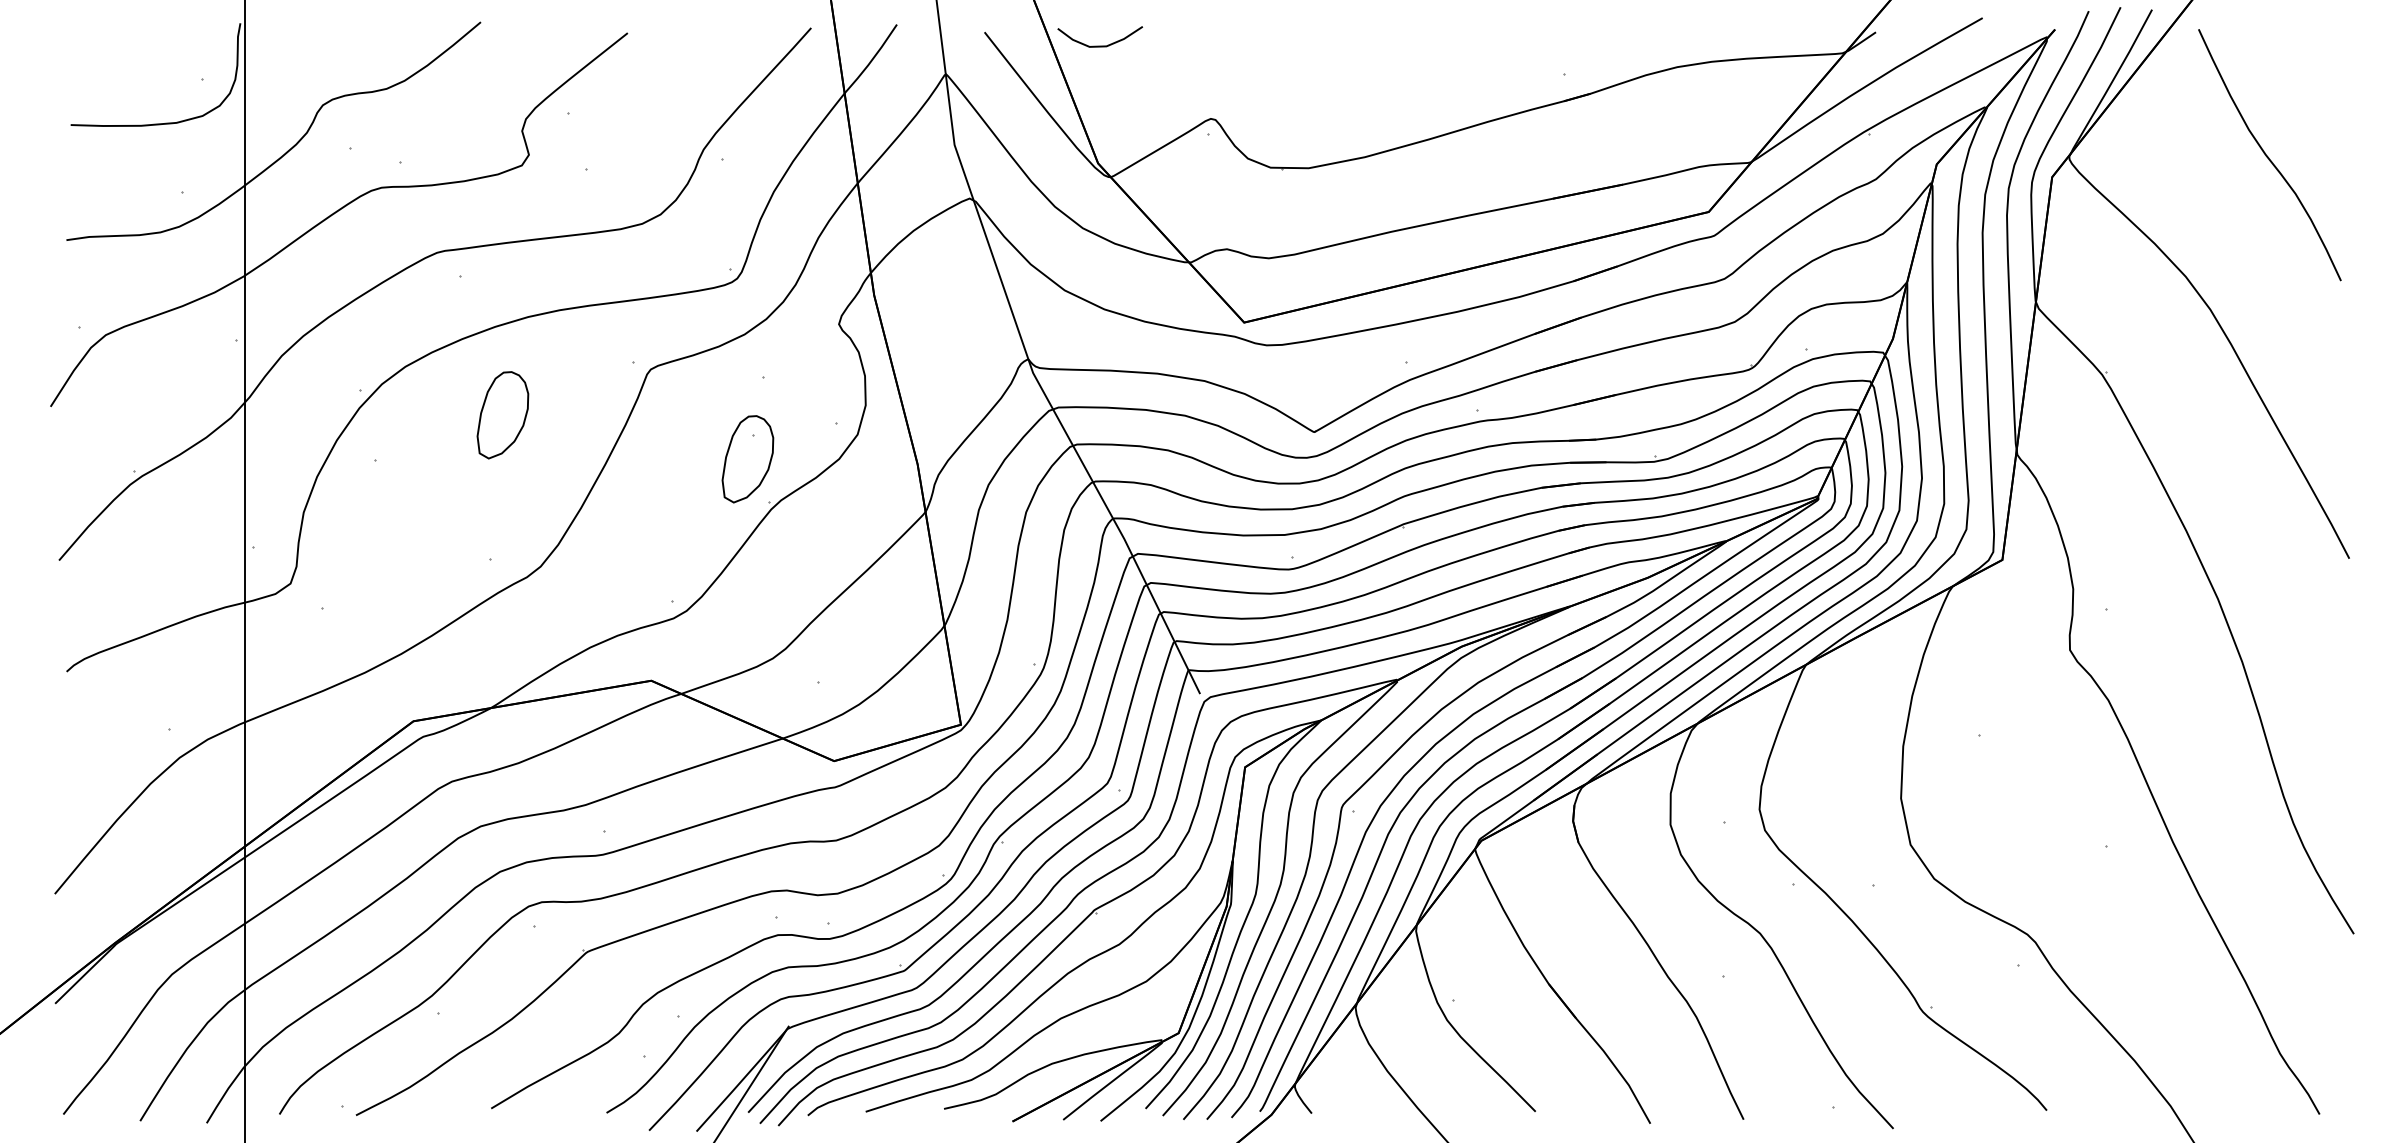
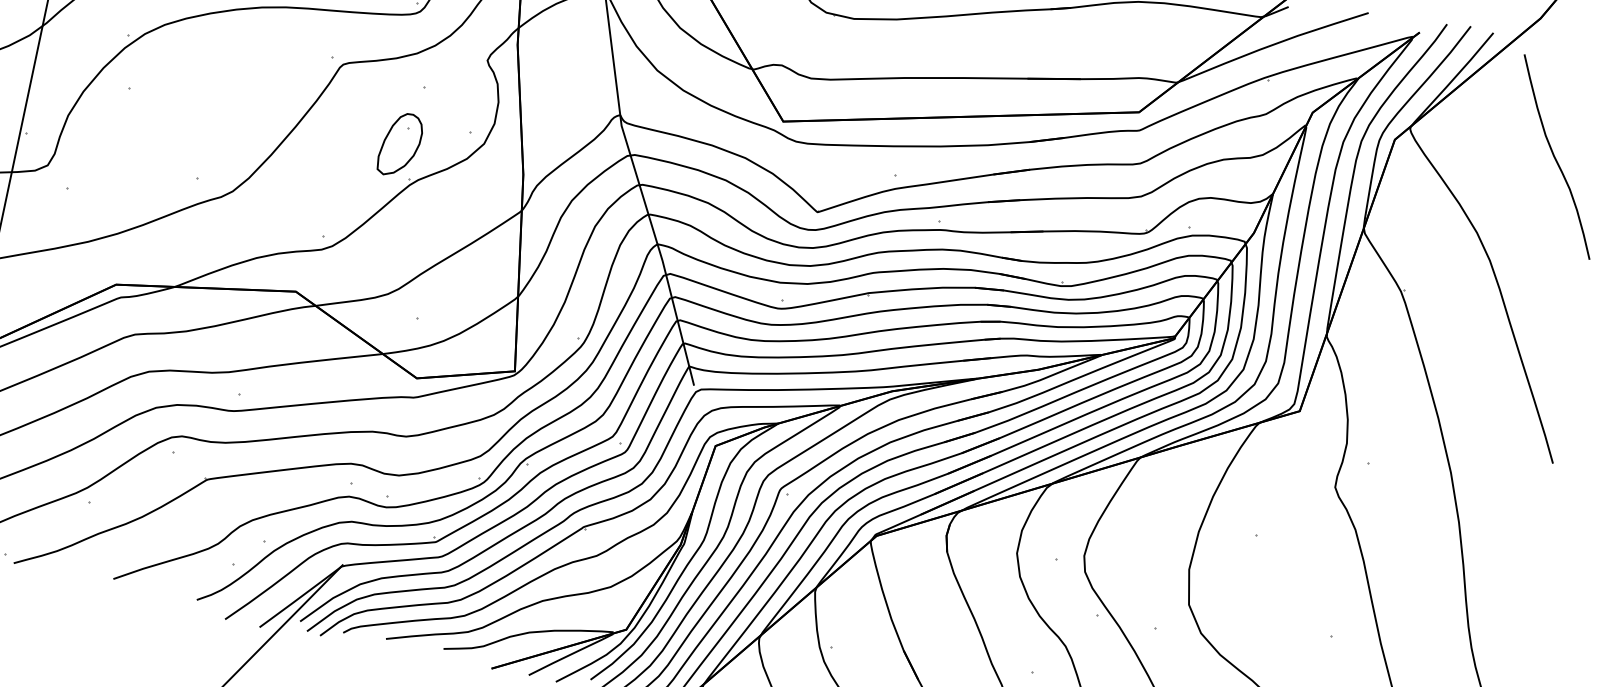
part: (502, 415) -> (228, 75), removed

